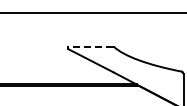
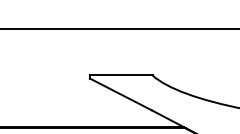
line: (90, 46) -> (120, 74), dashed -> solid

